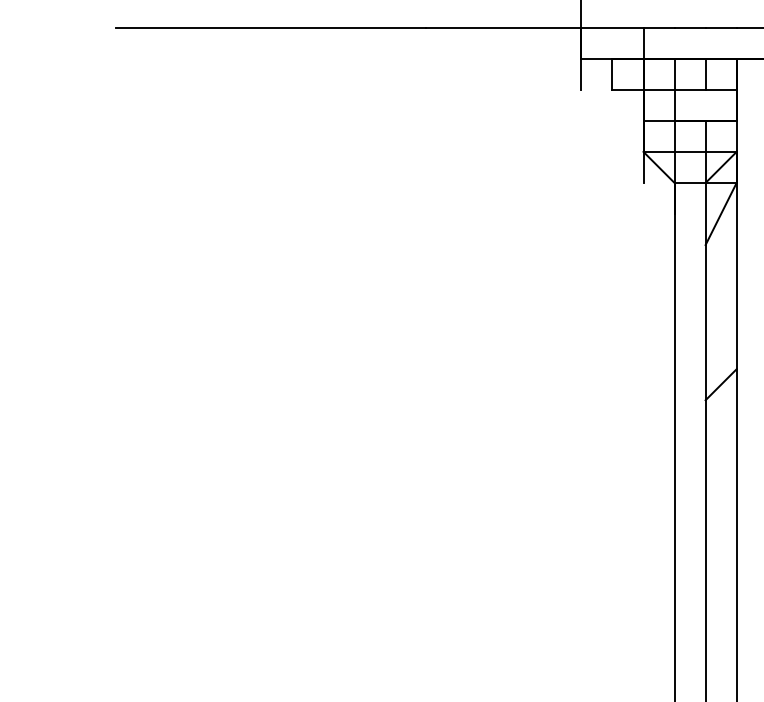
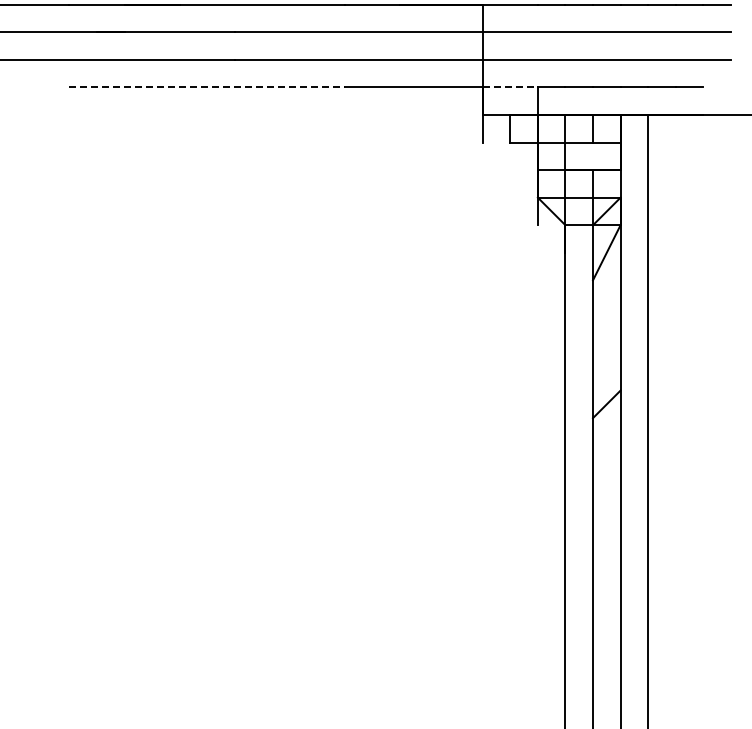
line: (271, 27) -> (207, 87), solid -> dashed
line: (612, 27) -> (510, 87), solid -> dashed

